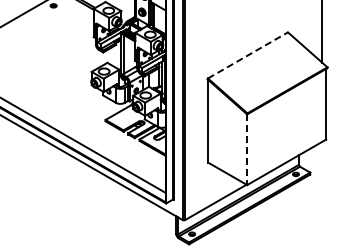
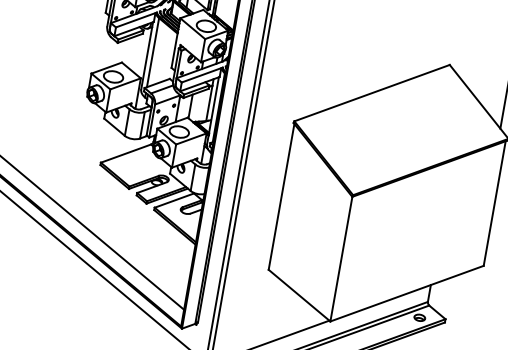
line: (248, 55) -> (372, 93), dashed -> solid
line: (247, 150) -> (341, 260), dashed -> solid

